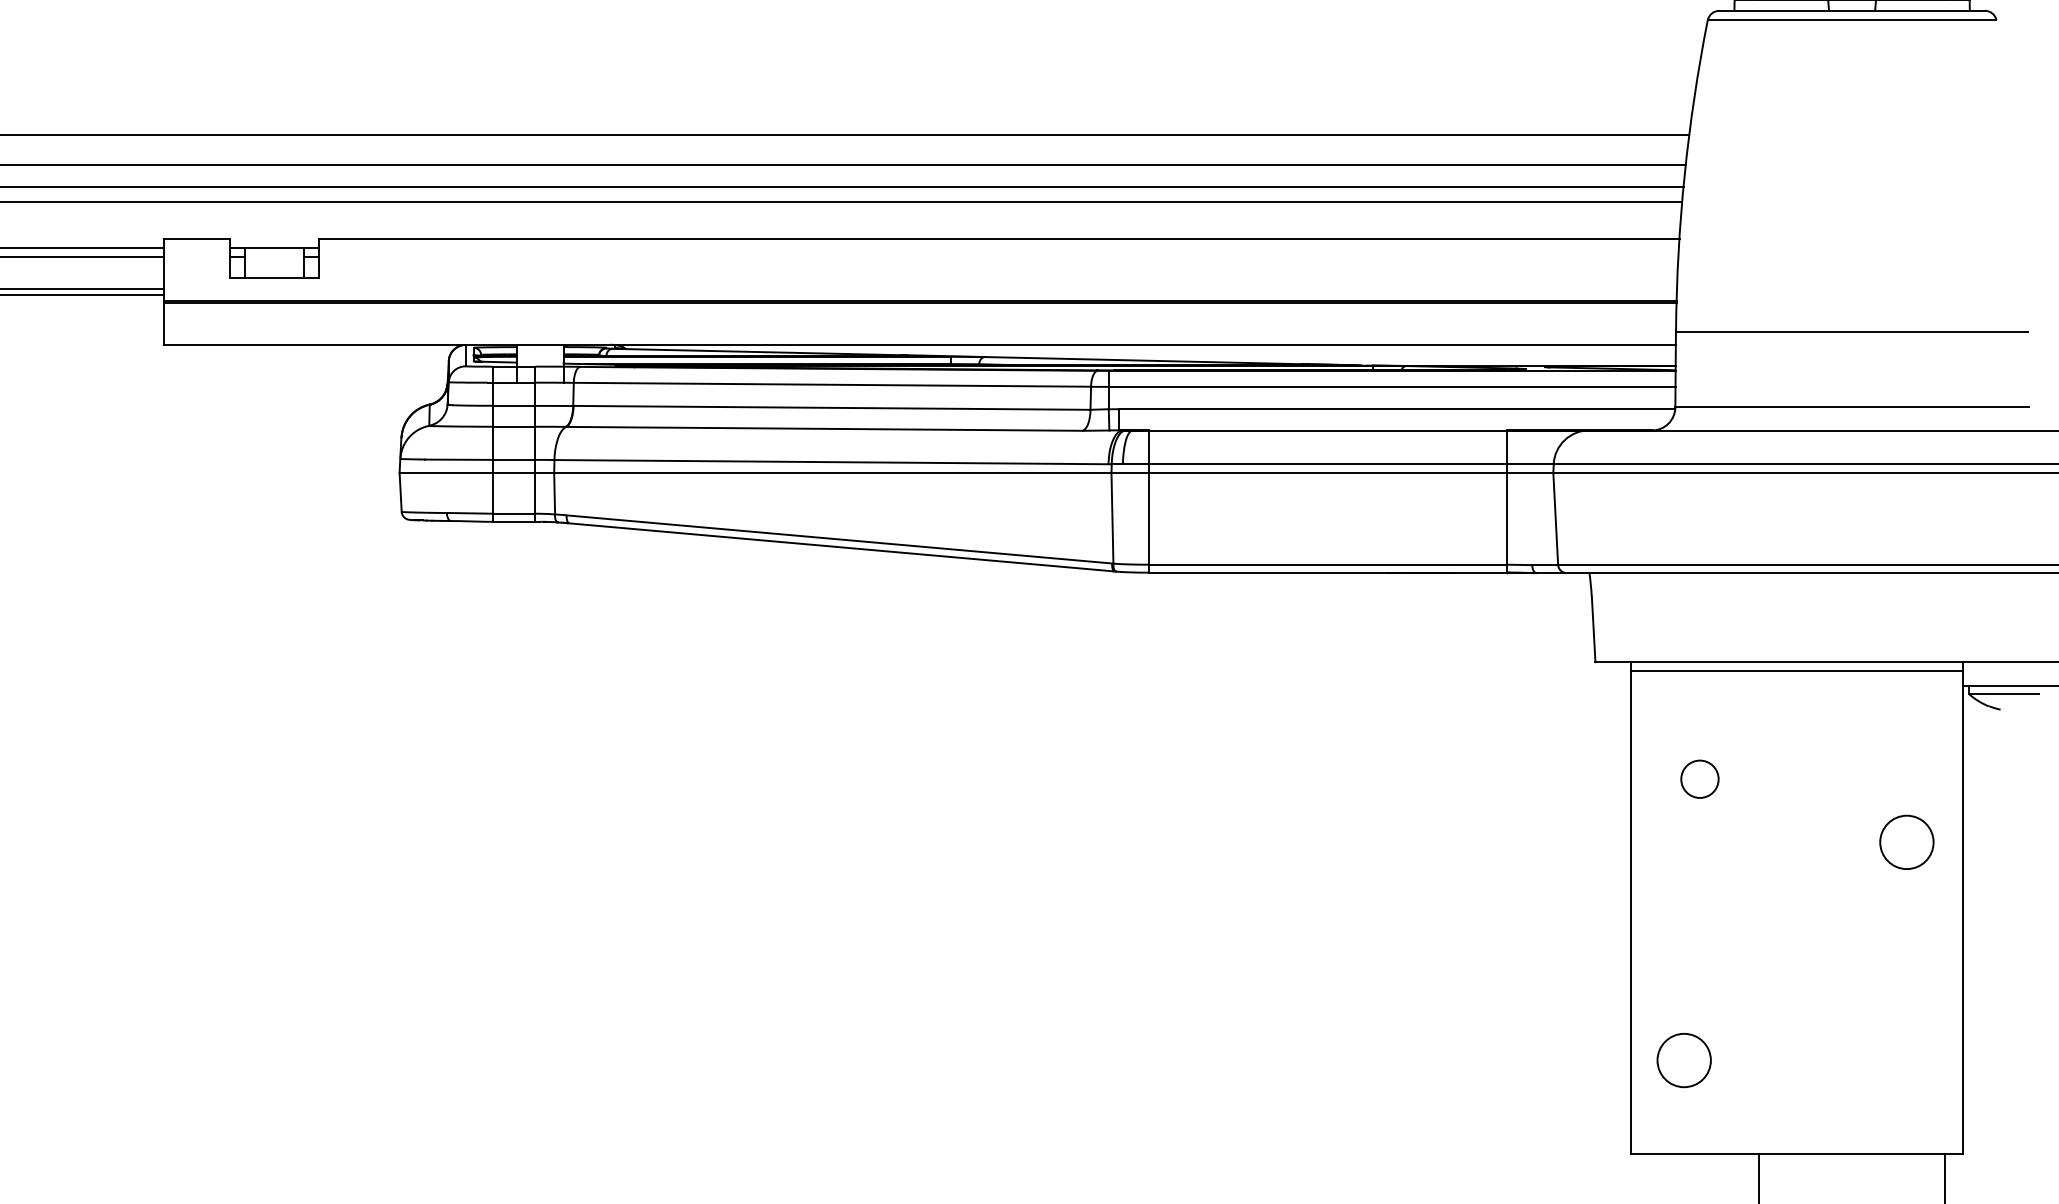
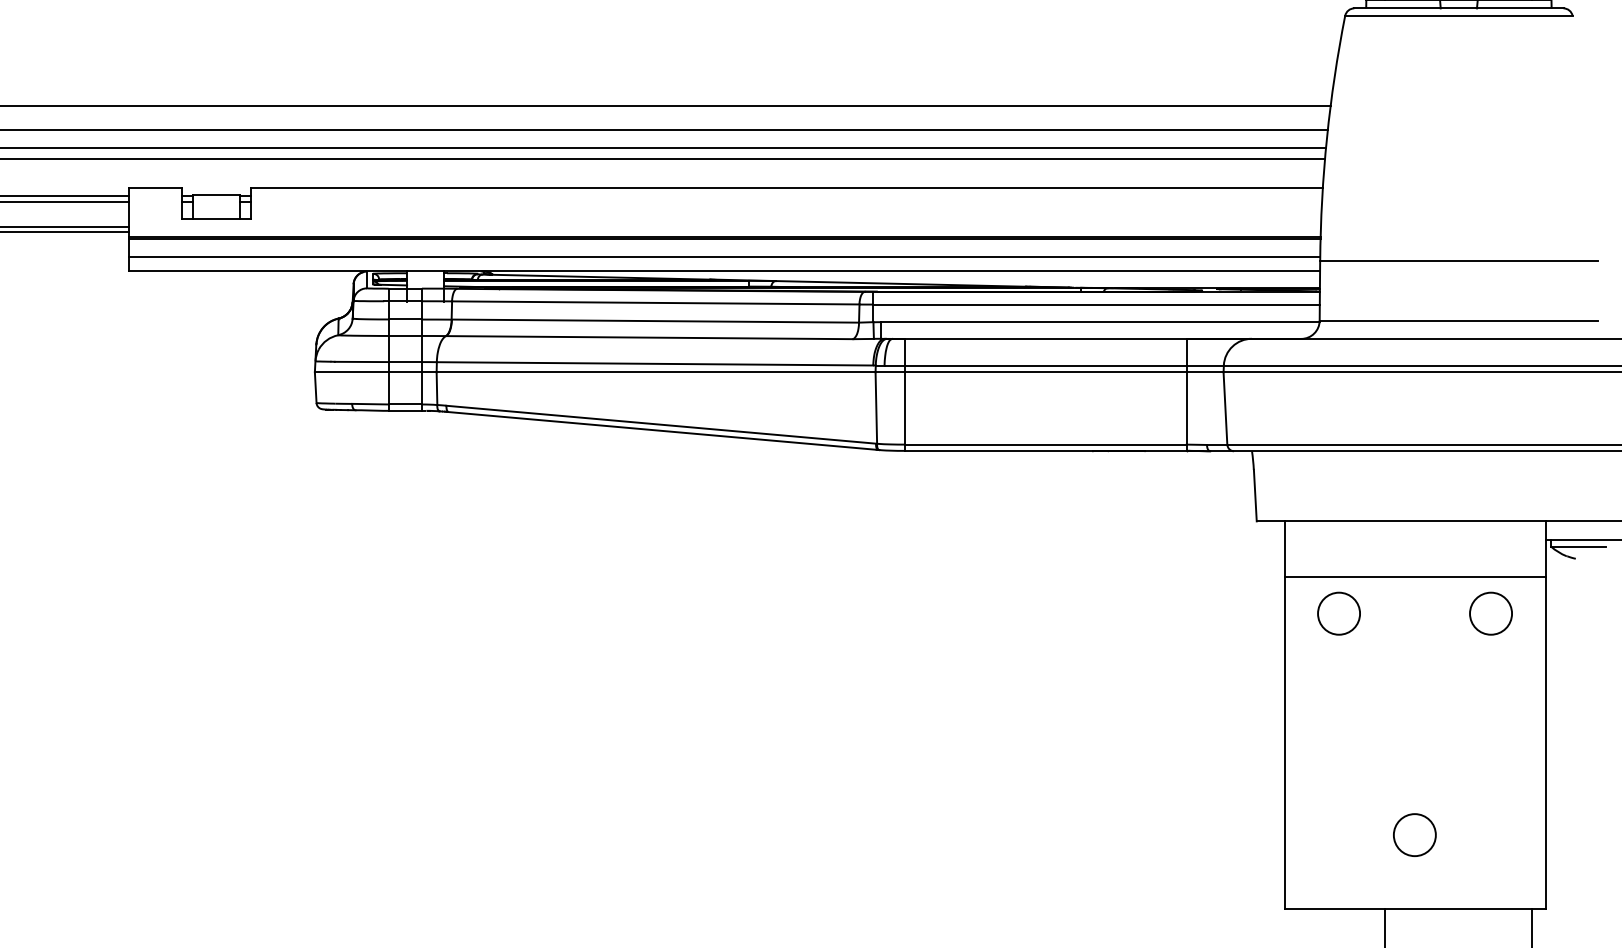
line: (919, 326) -> (724, 257), added
line: (1796, 671) -> (1415, 576), moved
circle: (1699, 778) -> (1338, 613), size x1.43
circle: (1906, 841) -> (1490, 613), moved
circle: (1683, 1060) -> (1414, 835), moved

